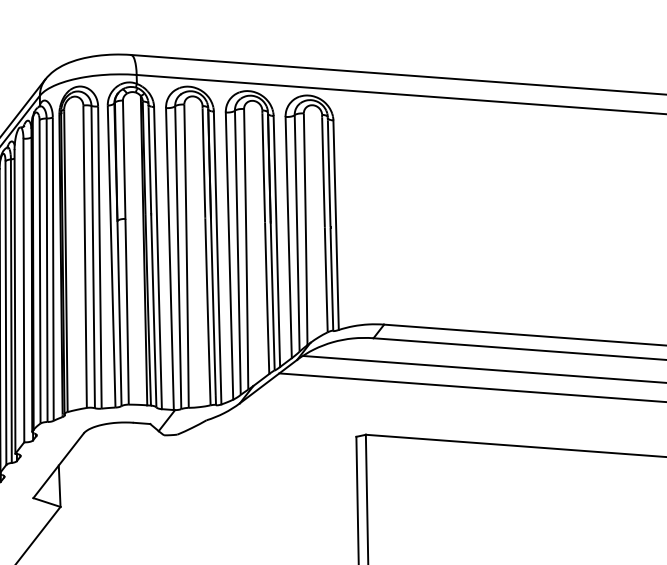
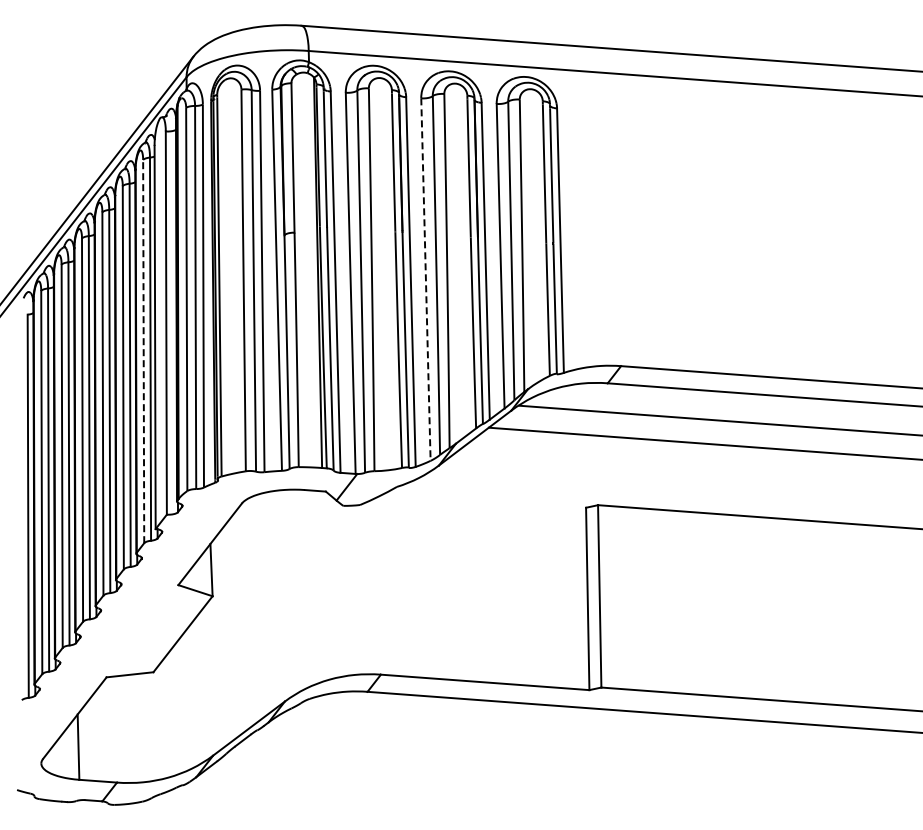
line: (229, 256) -> (425, 280), solid -> dashed
line: (5, 313) -> (143, 351), solid -> dashed

